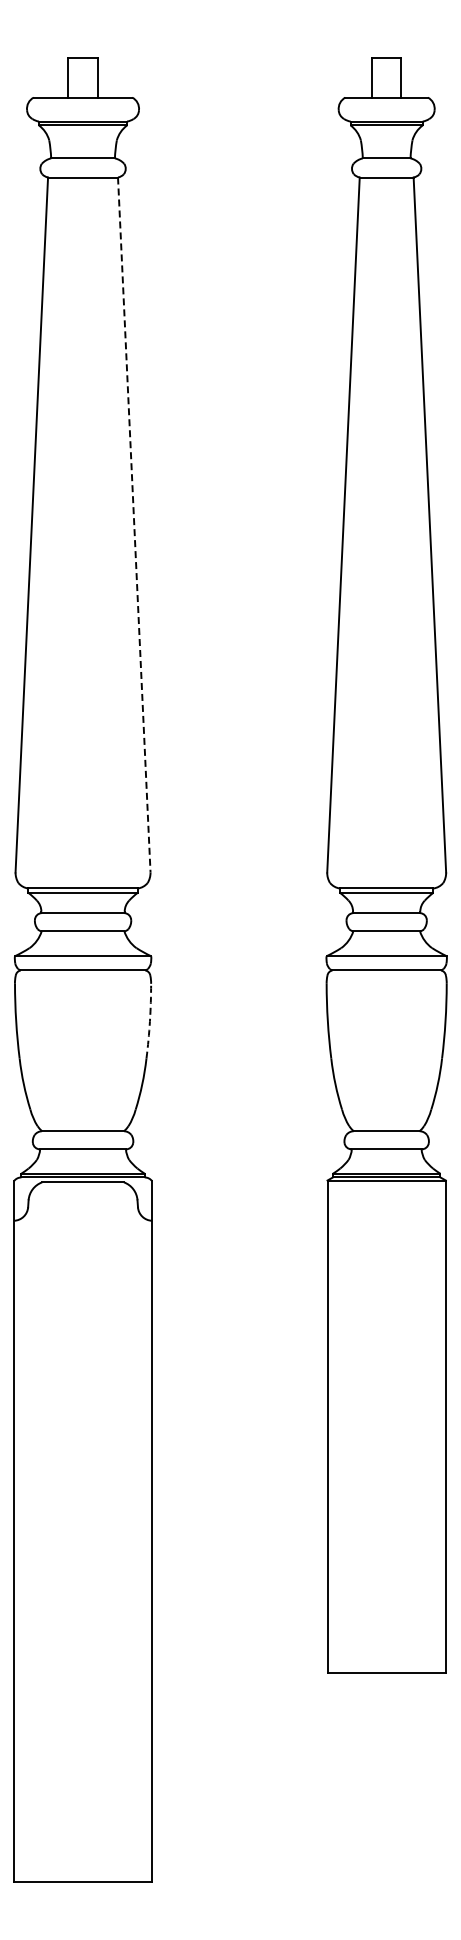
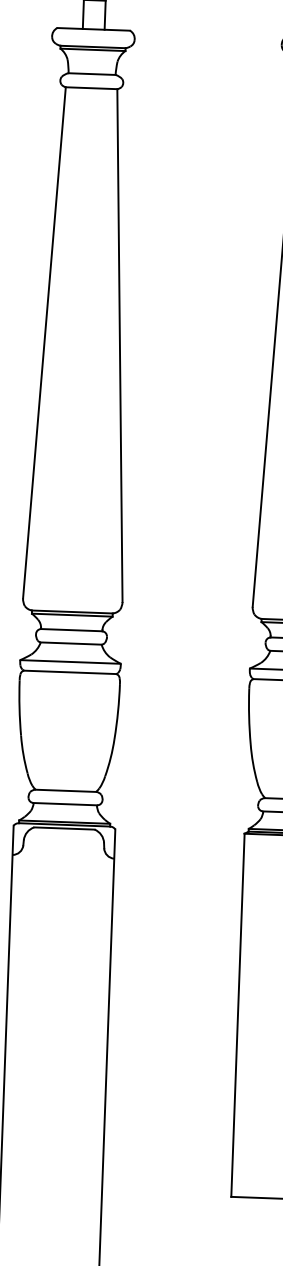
line: (134, 525) -> (120, 345), dashed -> solid
arc: (149, 1021) -> (117, 711), dashed -> solid

